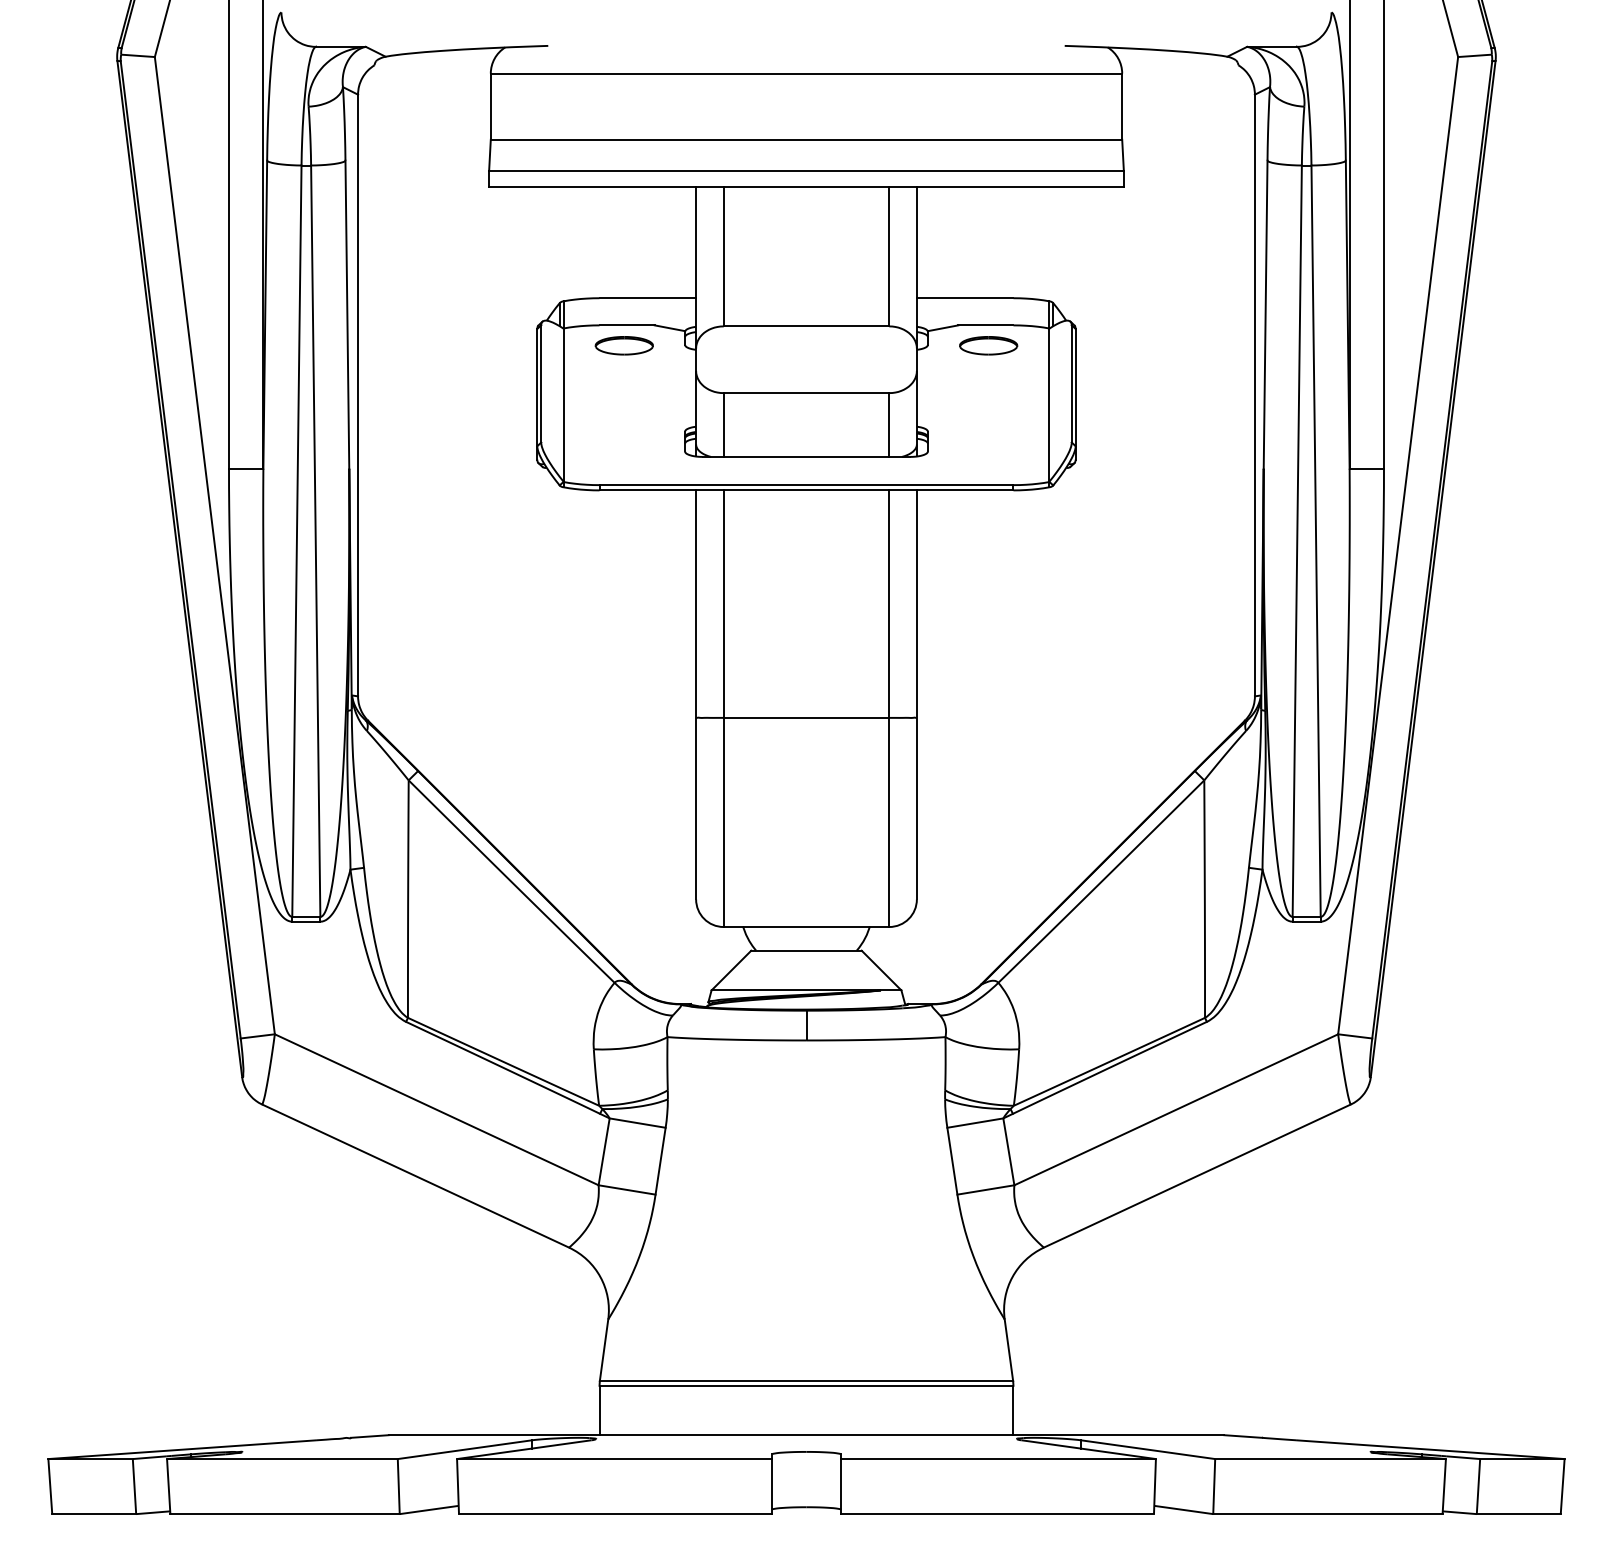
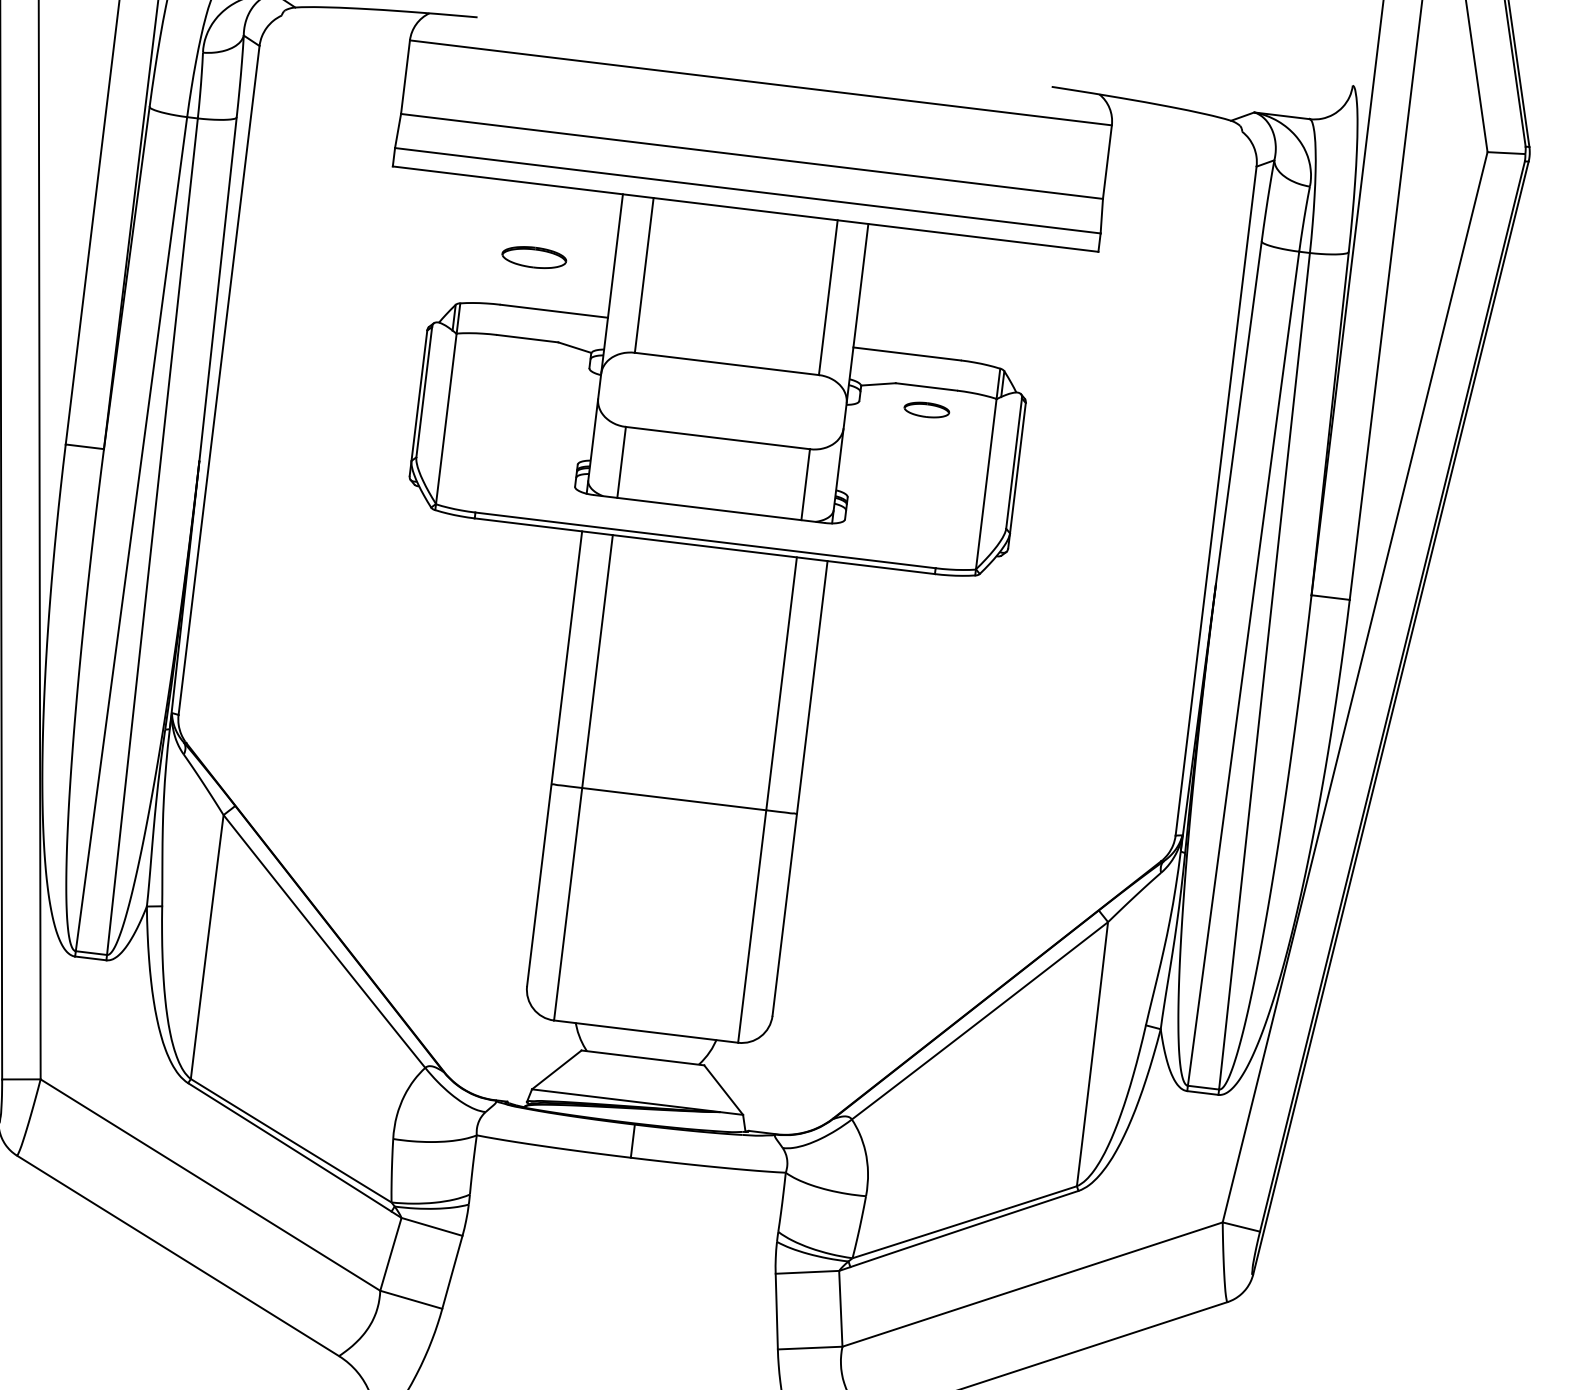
part: (623, 345) -> (533, 257), moved
part: (988, 345) -> (926, 409), size x0.7

